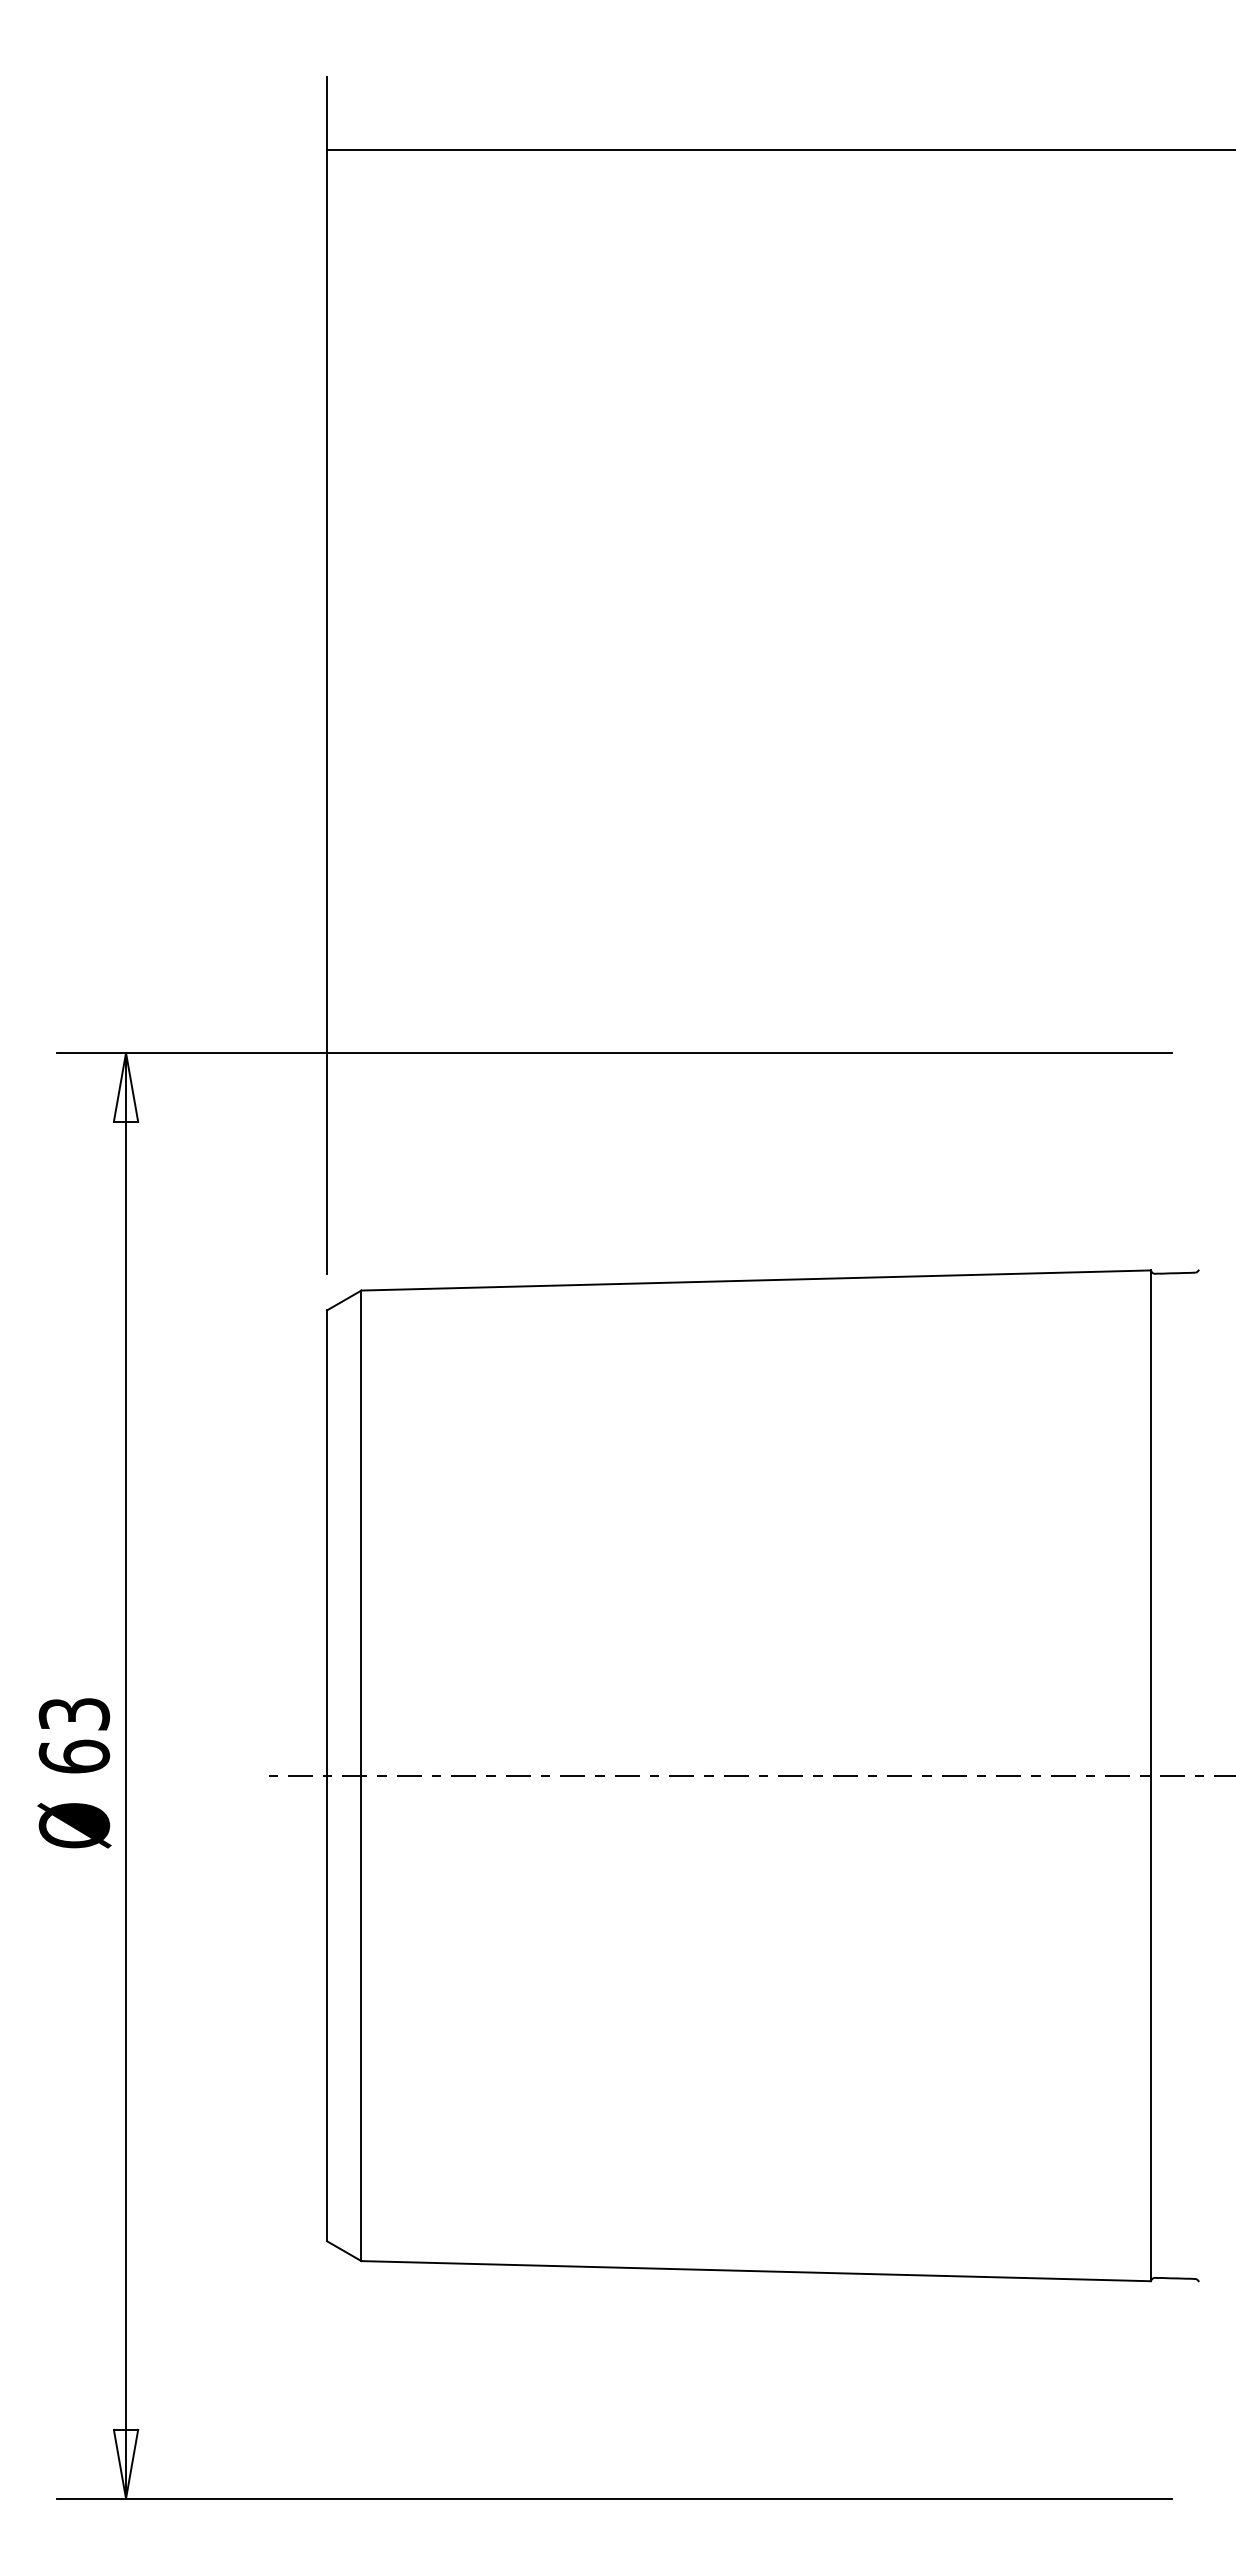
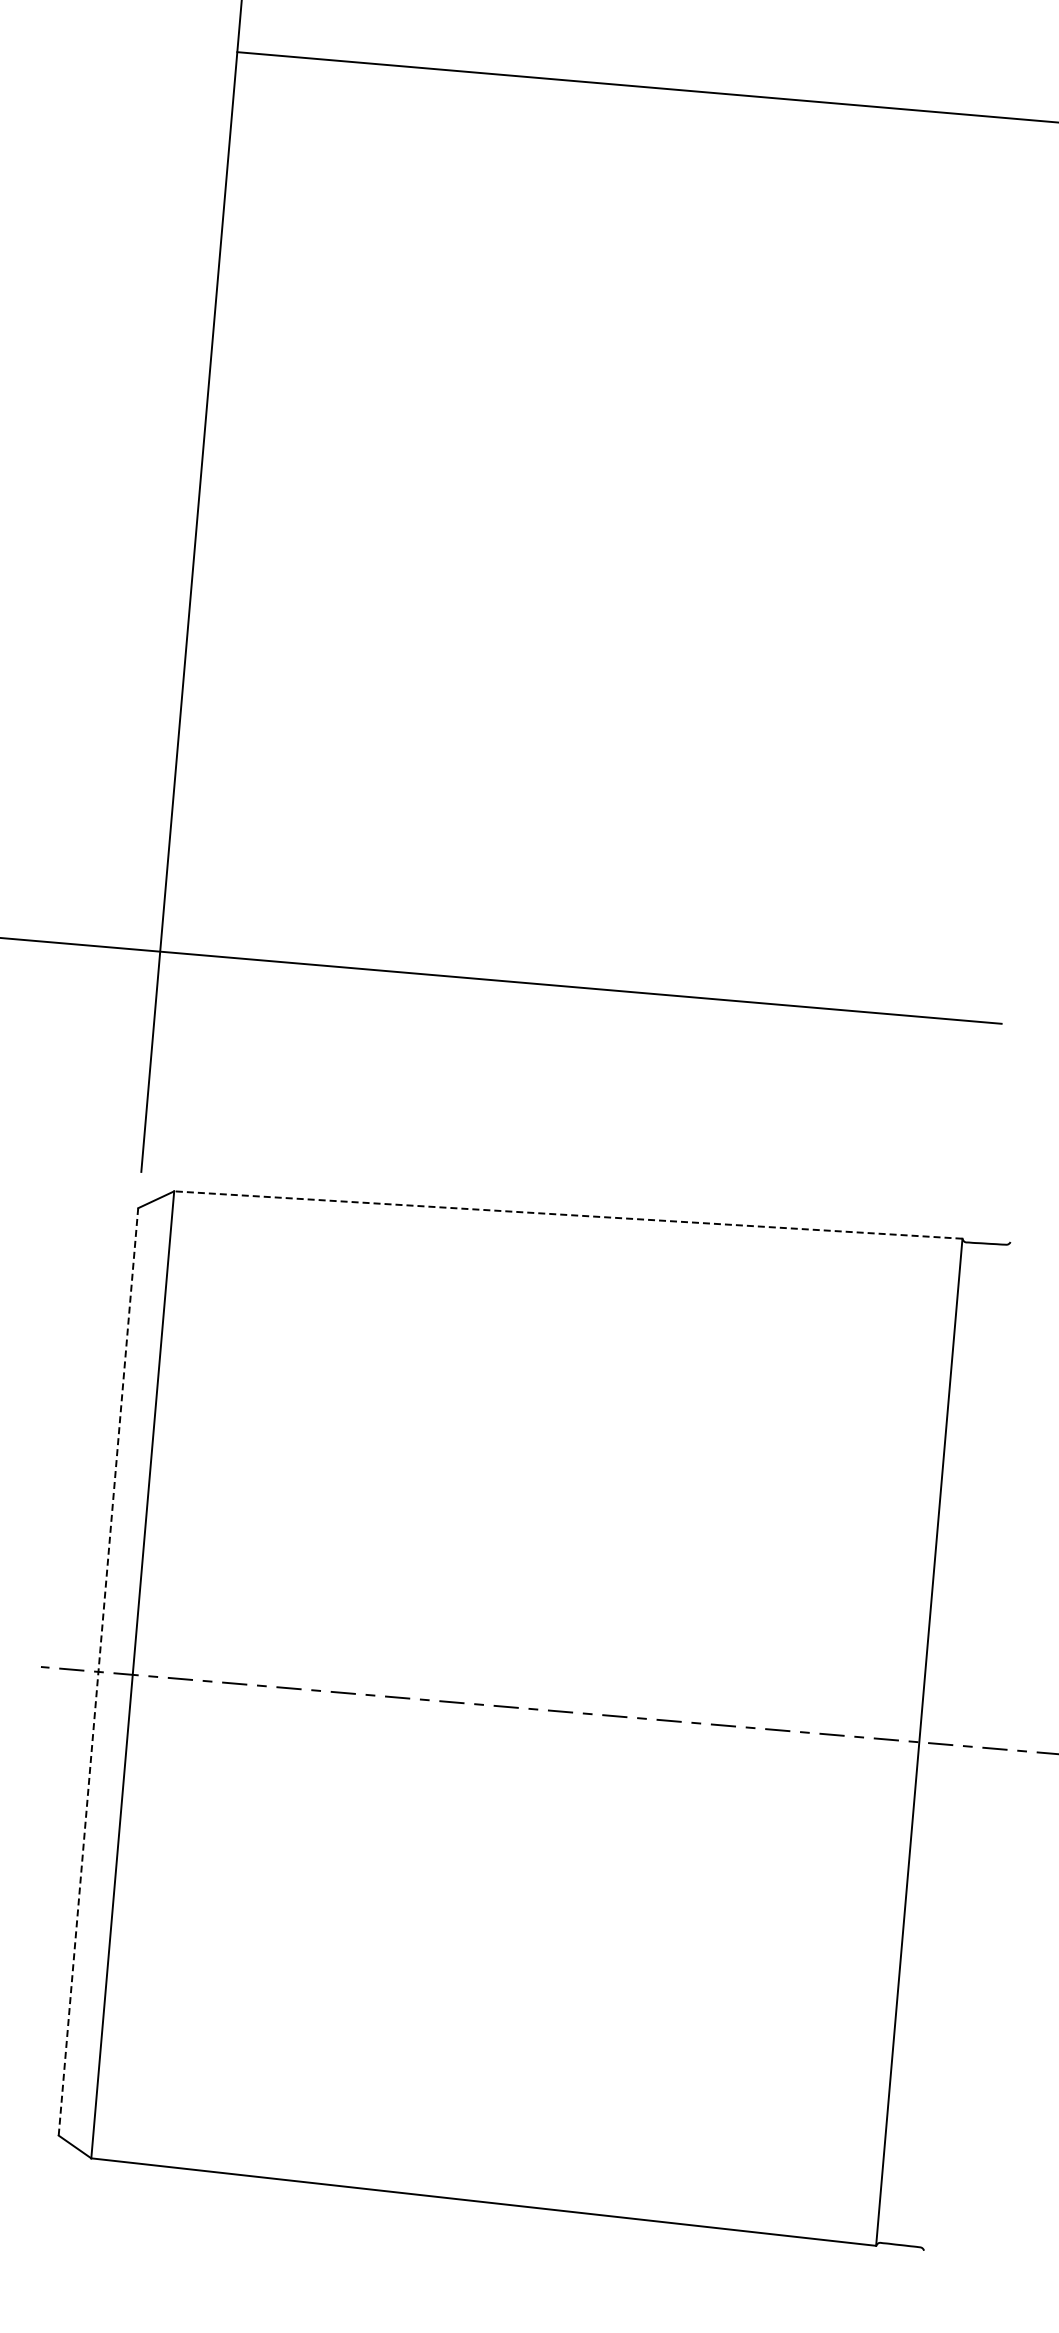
line: (756, 1280) -> (568, 1215), solid -> dashed
line: (327, 1775) -> (98, 1671), solid -> dashed

